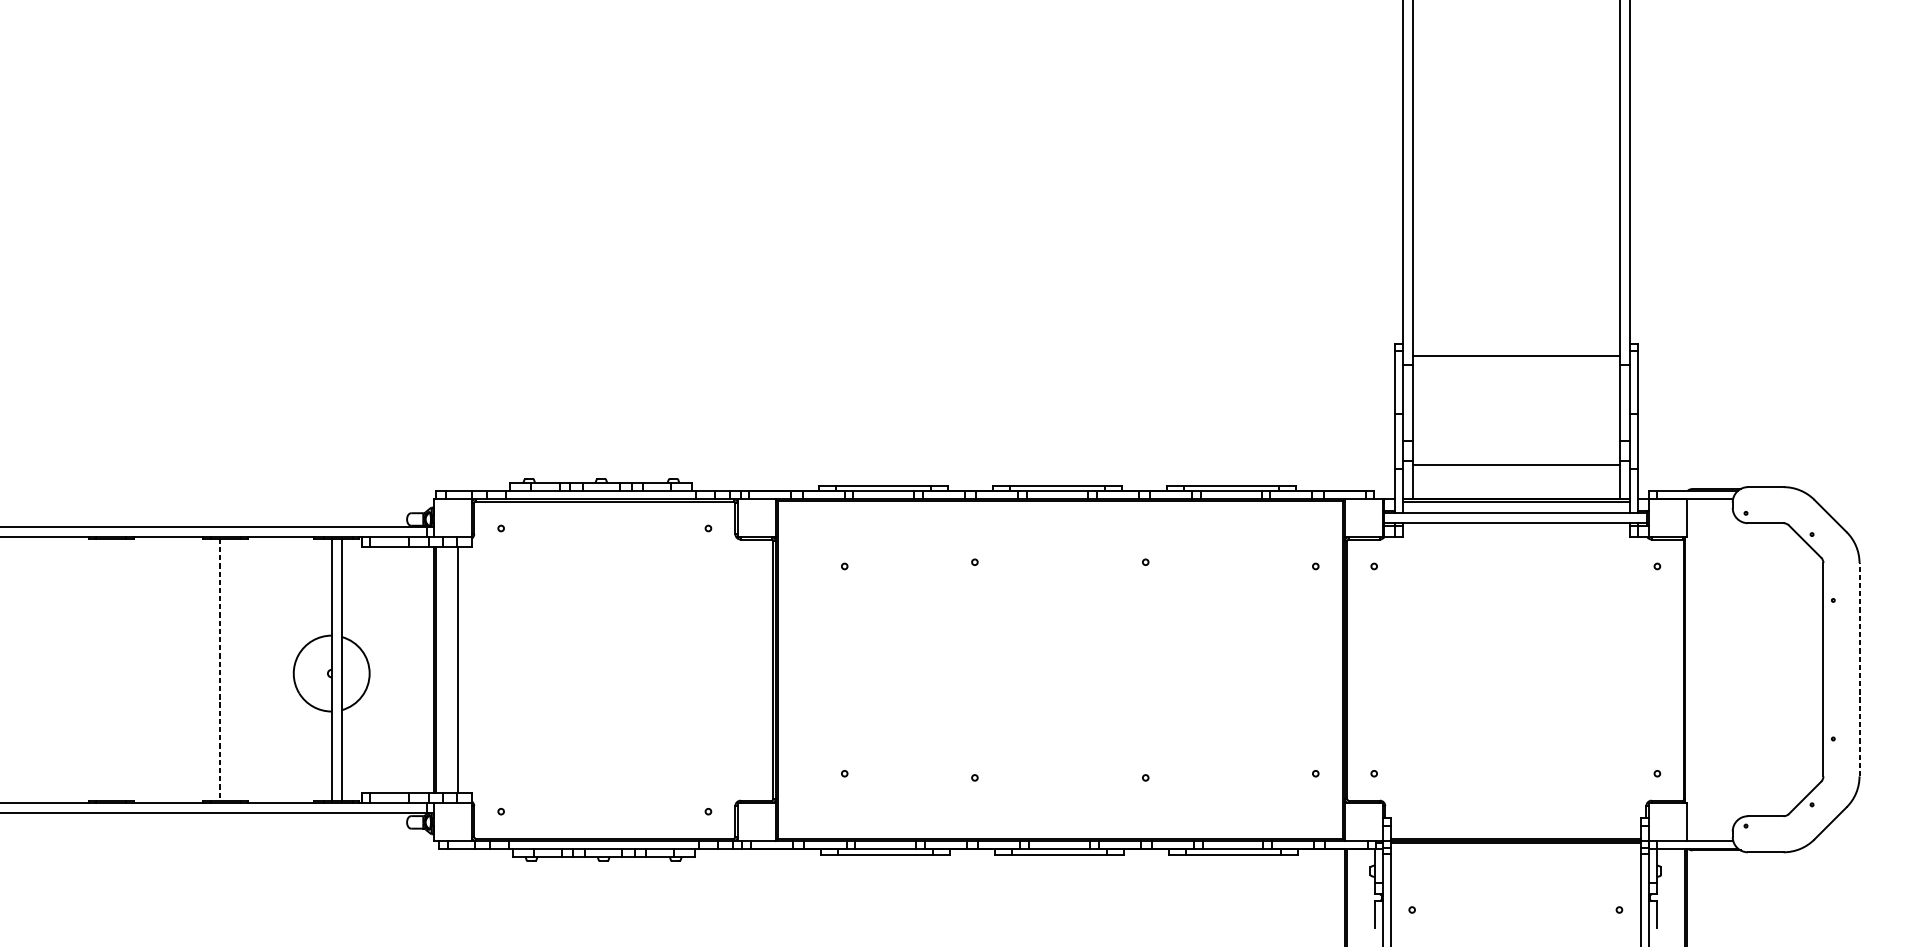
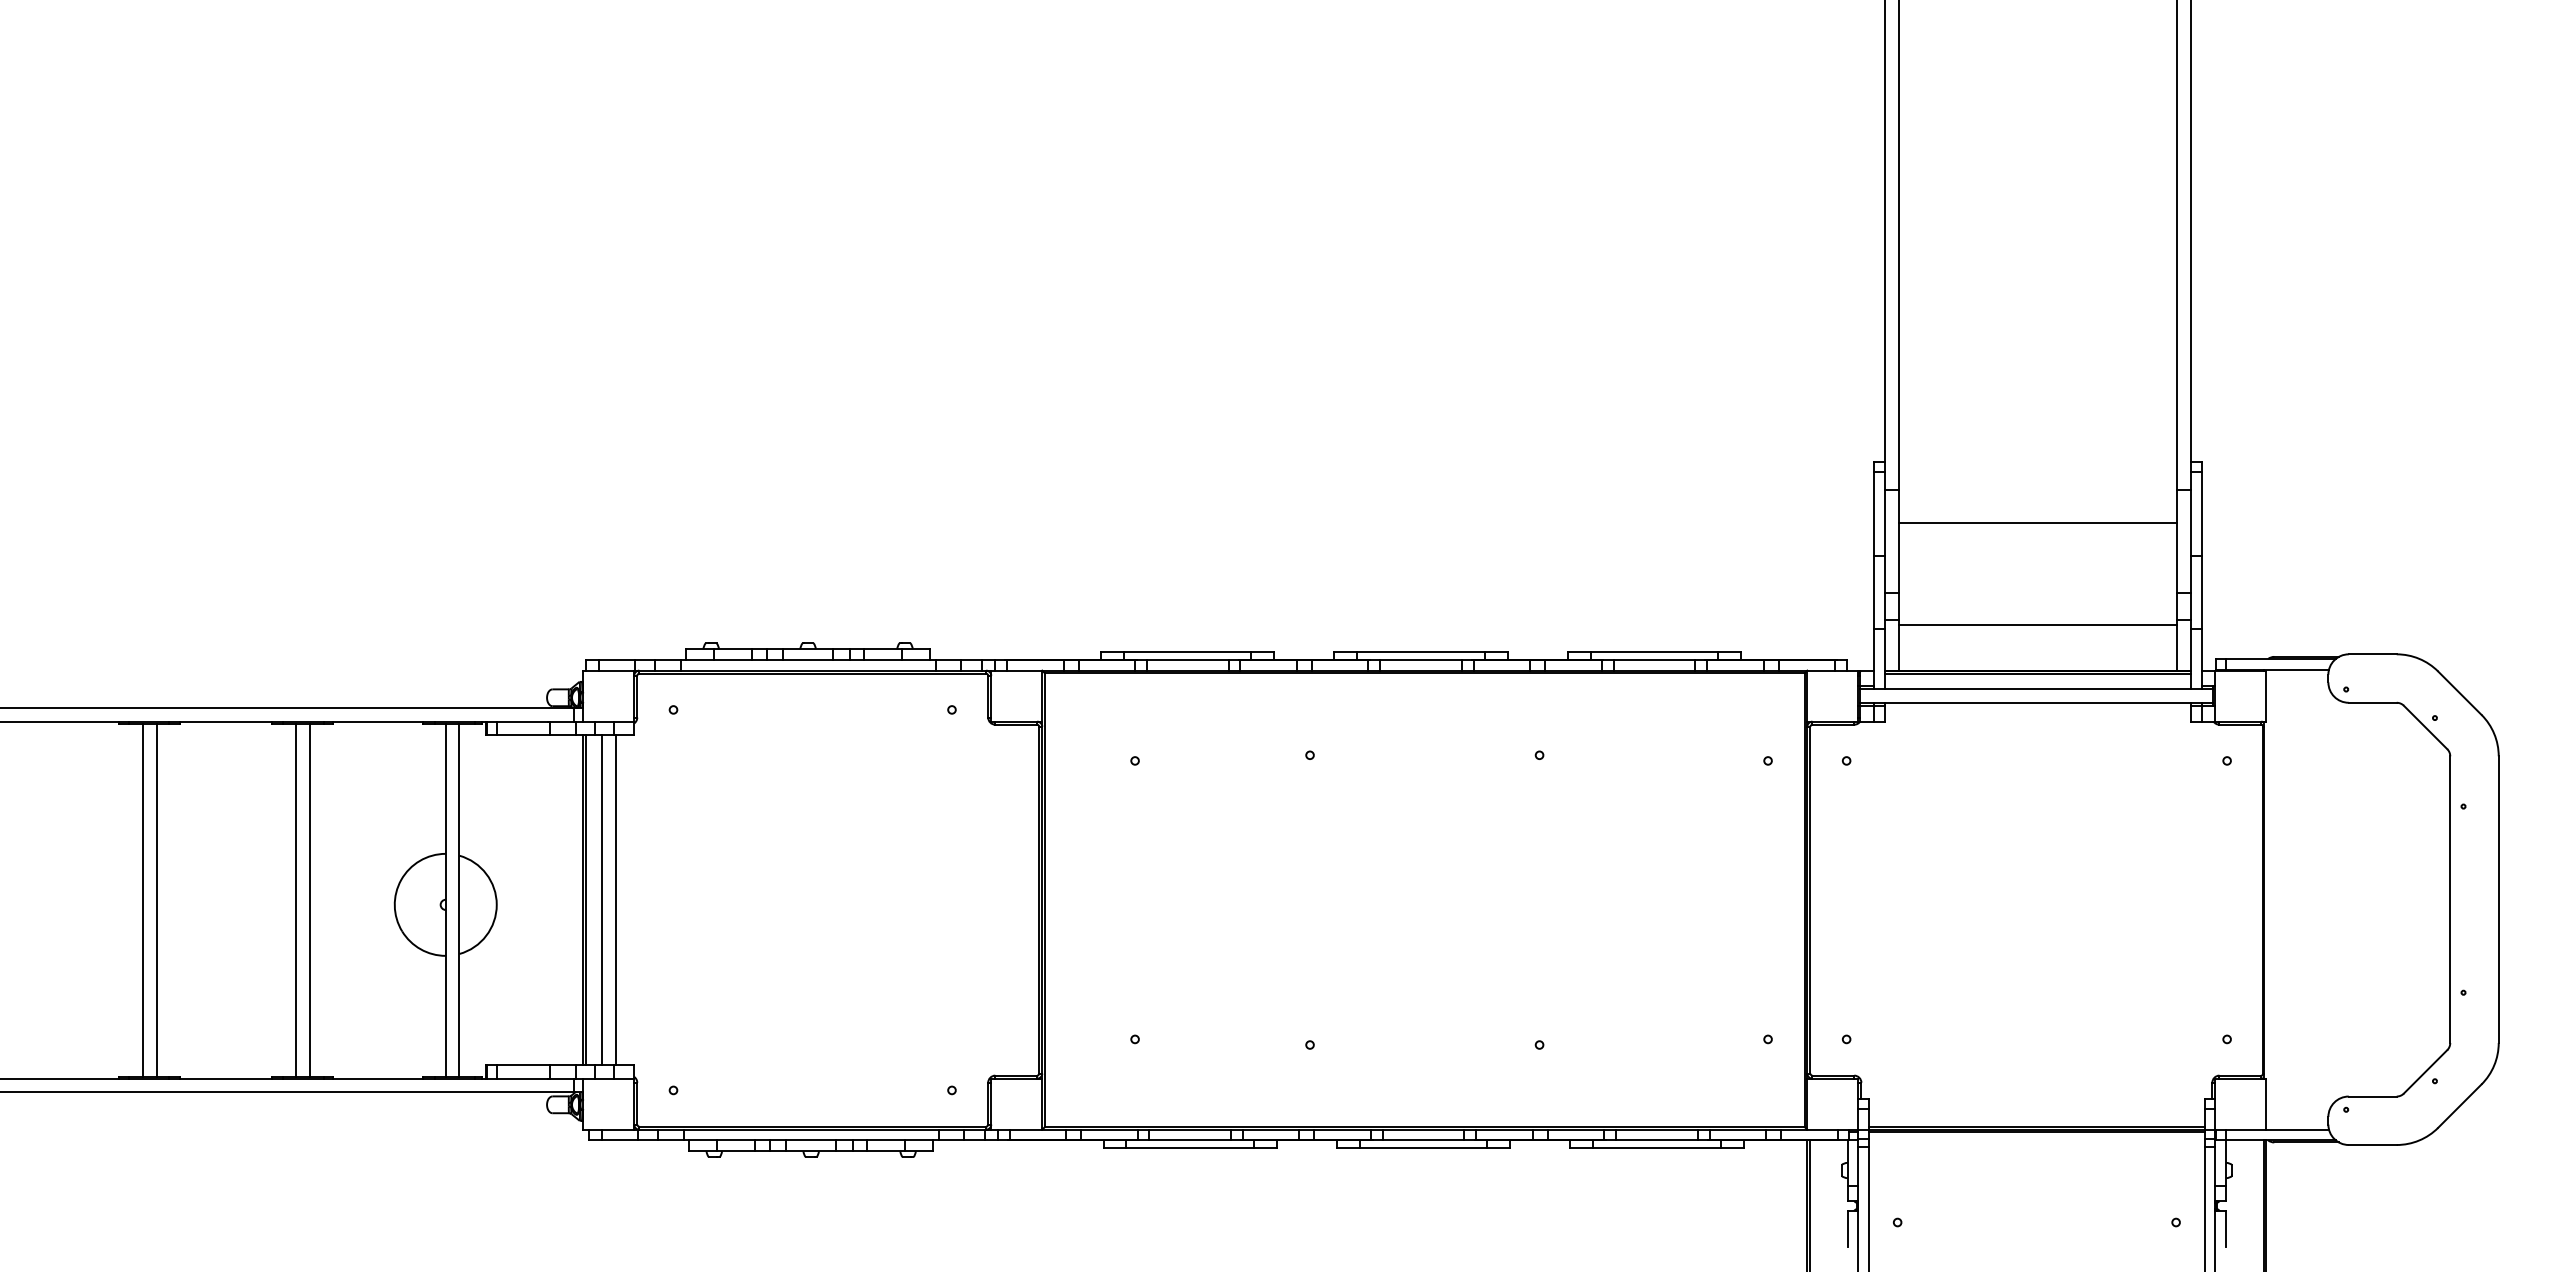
line: (1516, 355) -> (2037, 522), moved
line: (106, 669) -> (142, 899), added
line: (116, 669) -> (156, 899), added
line: (230, 669) -> (309, 899), added
line: (447, 669) -> (601, 899), added
line: (1859, 669) -> (2498, 899), dashed -> solid
line: (219, 670) -> (295, 900), dashed -> solid

